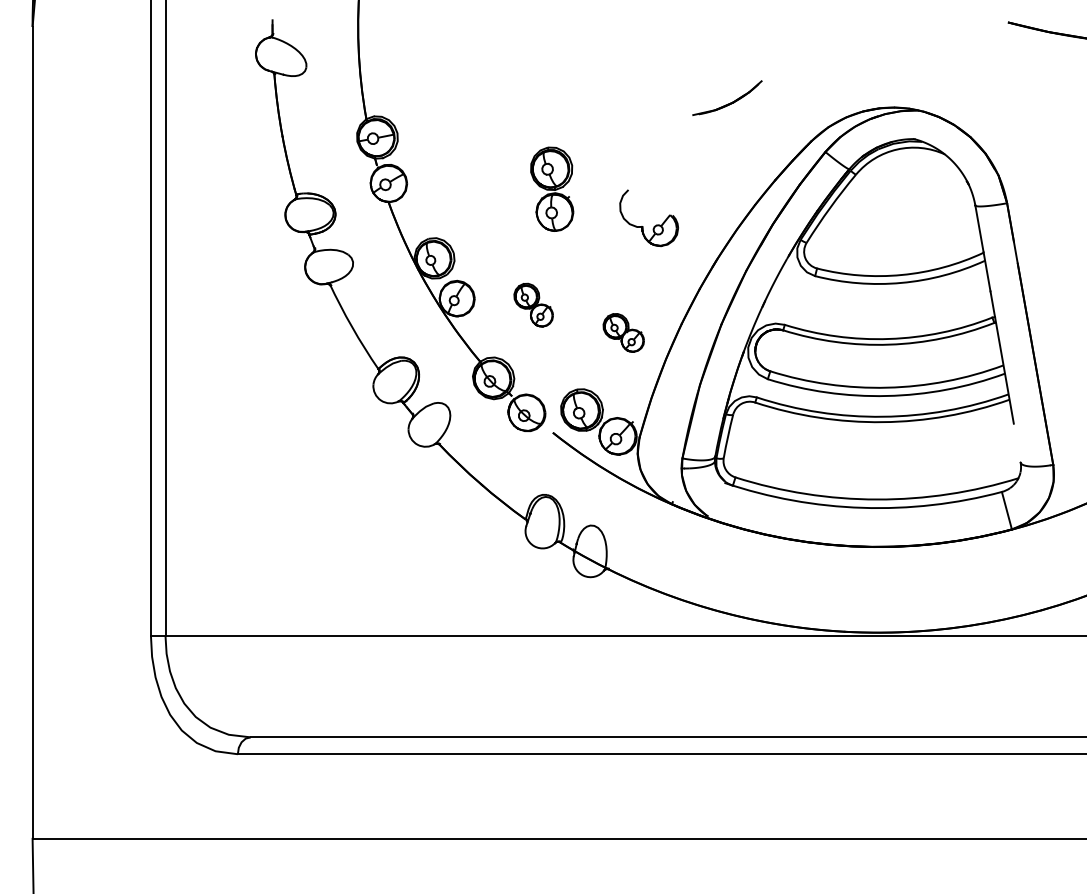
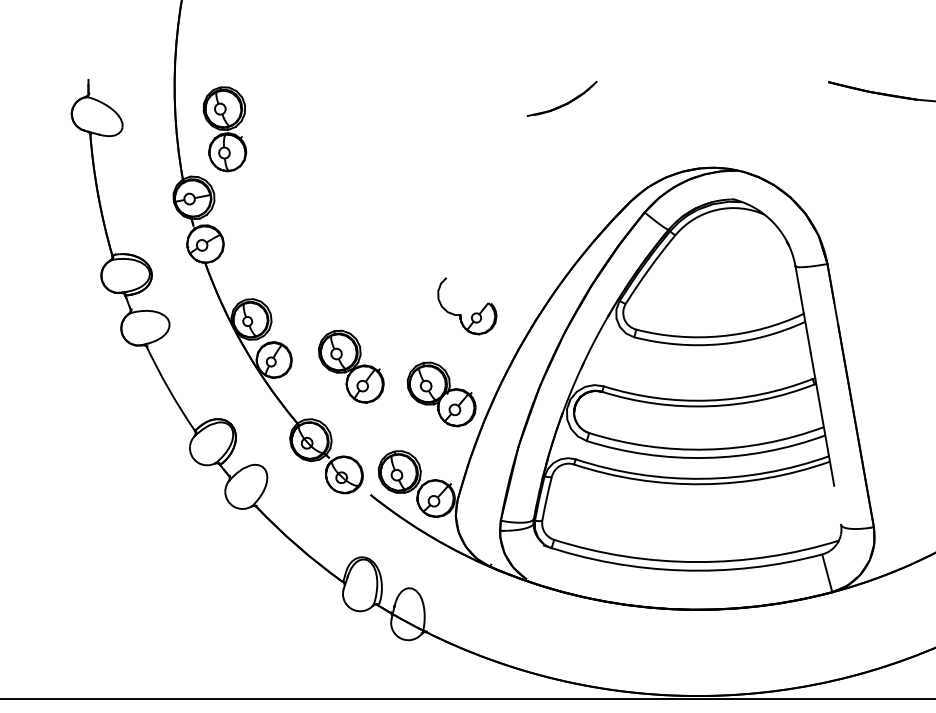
part: (727, 97) -> (562, 98), moved
part: (552, 188) -> (225, 128), moved
part: (654, 225) -> (472, 313), moved
part: (533, 304) -> (351, 365), size x1.67
part: (623, 332) -> (441, 394), size x1.67

